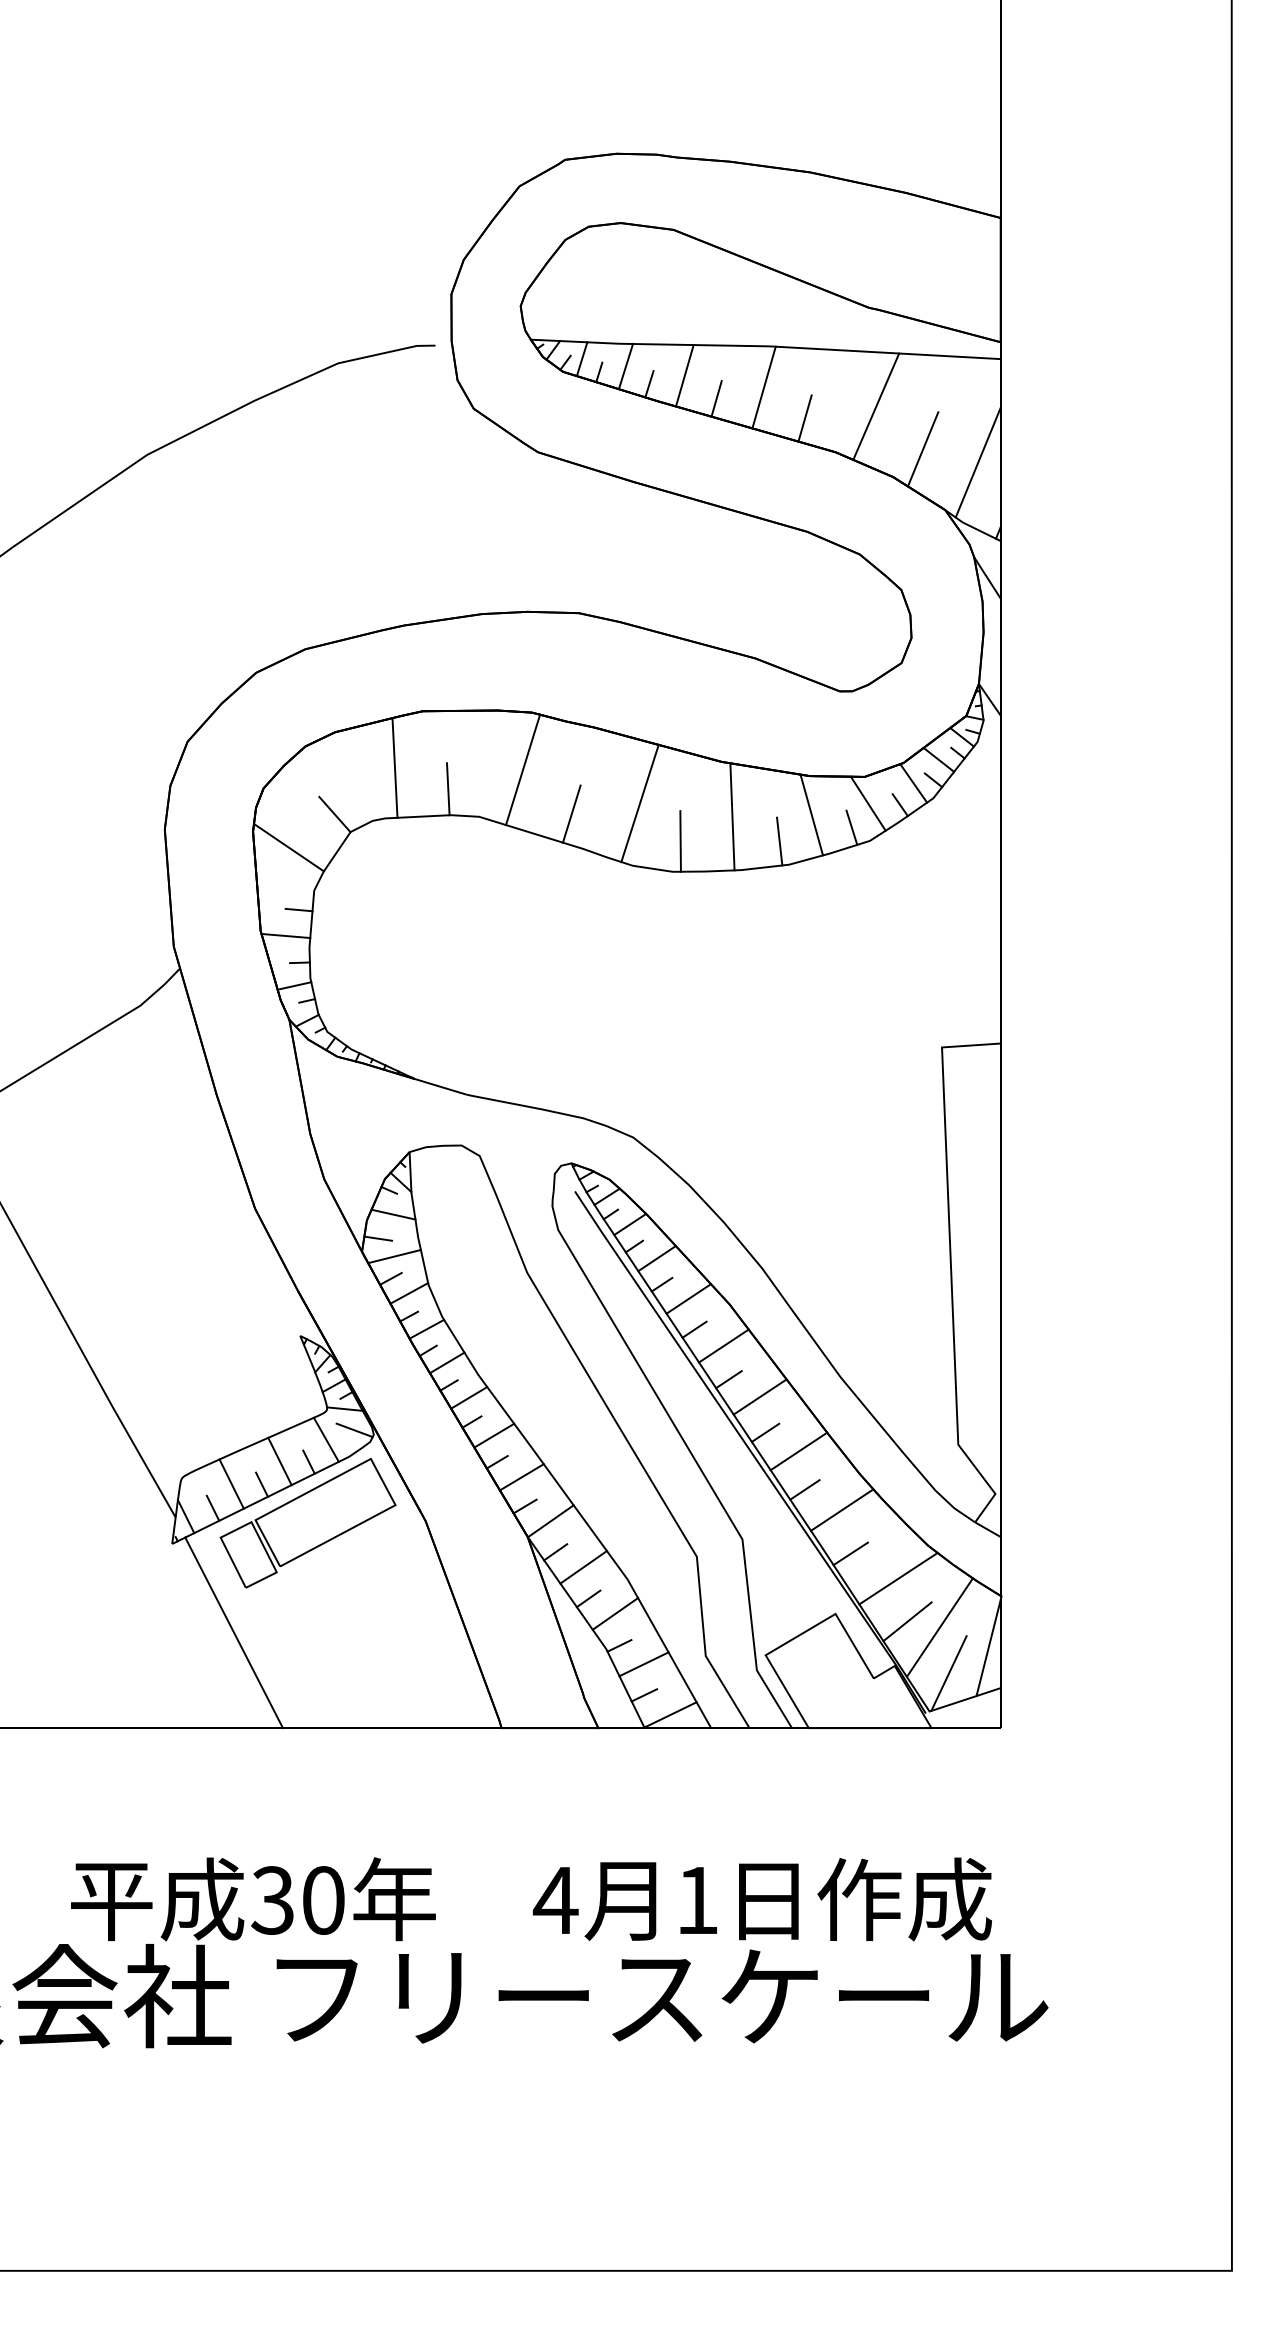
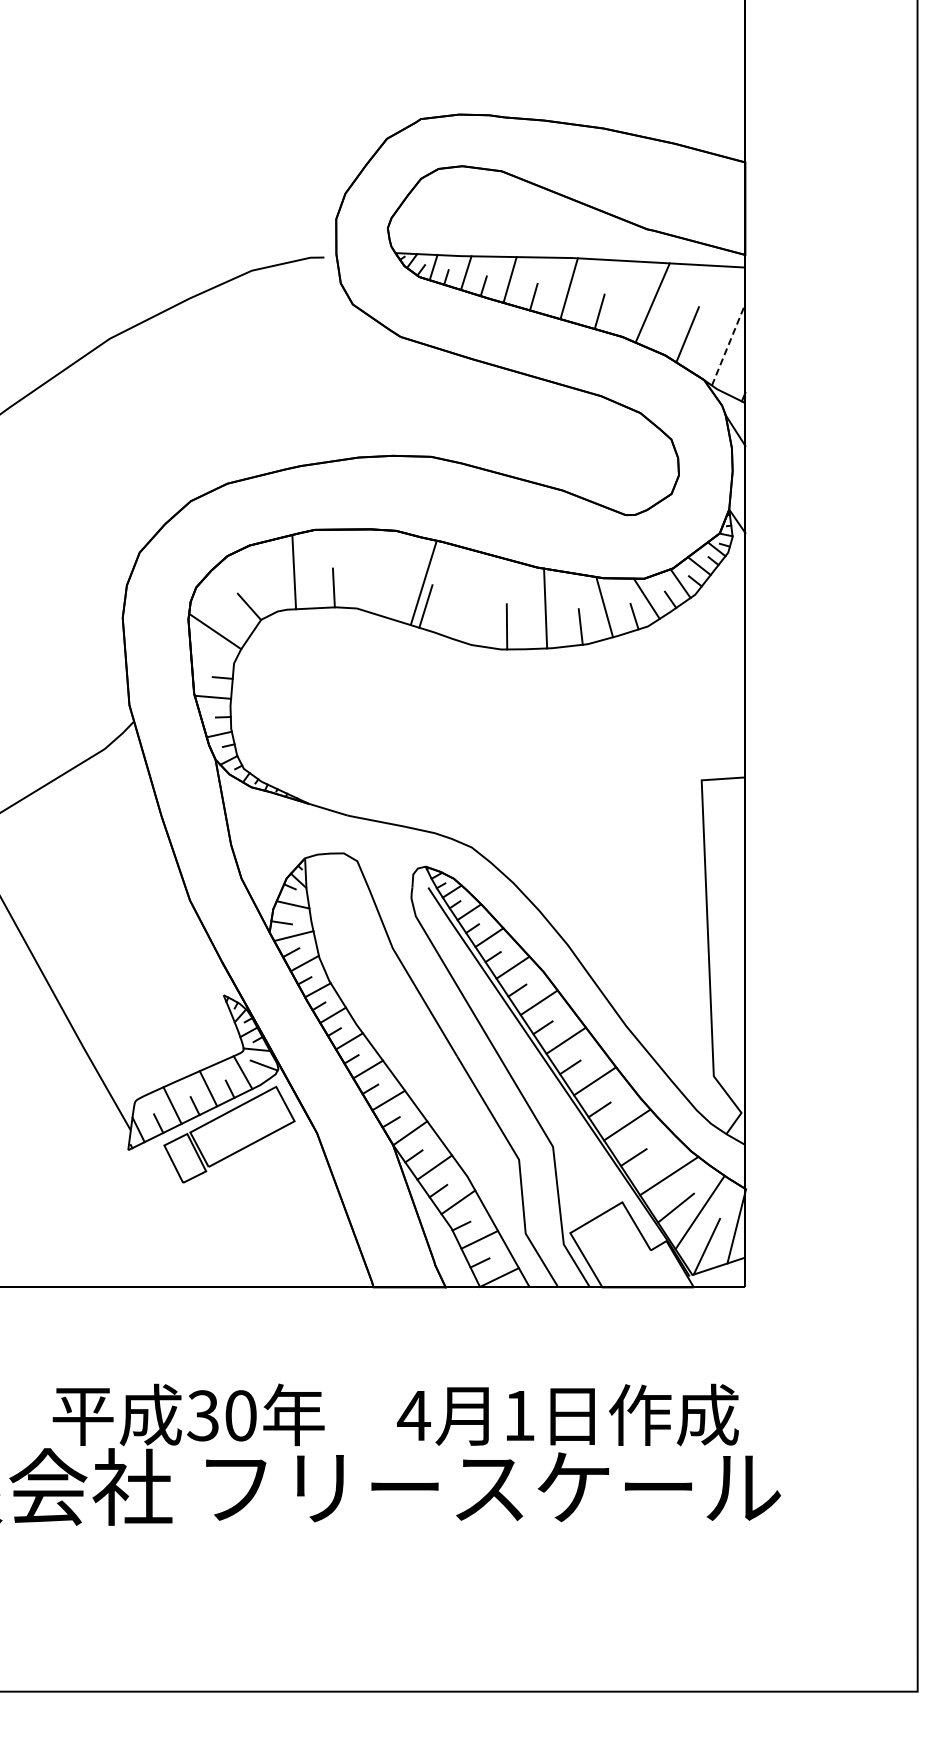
line: (977, 462) -> (728, 344), solid -> dashed
line: (522, 769) -> (423, 583), moved
line: (639, 803) -> (476, 598), removed
line: (232, 1632) -> (173, 1216), removed

